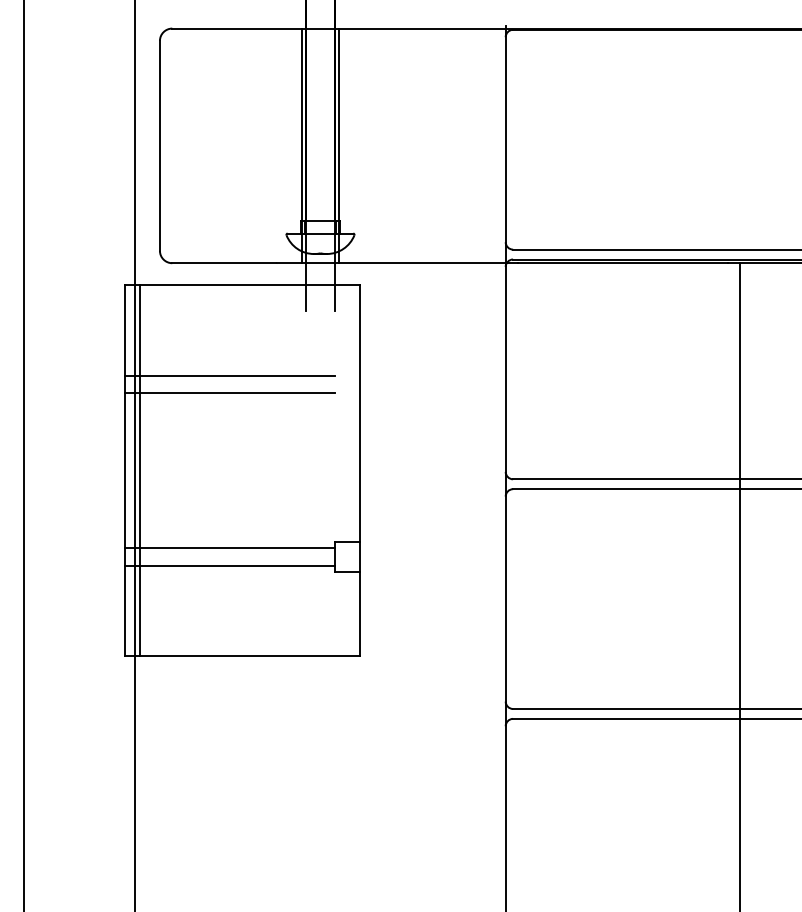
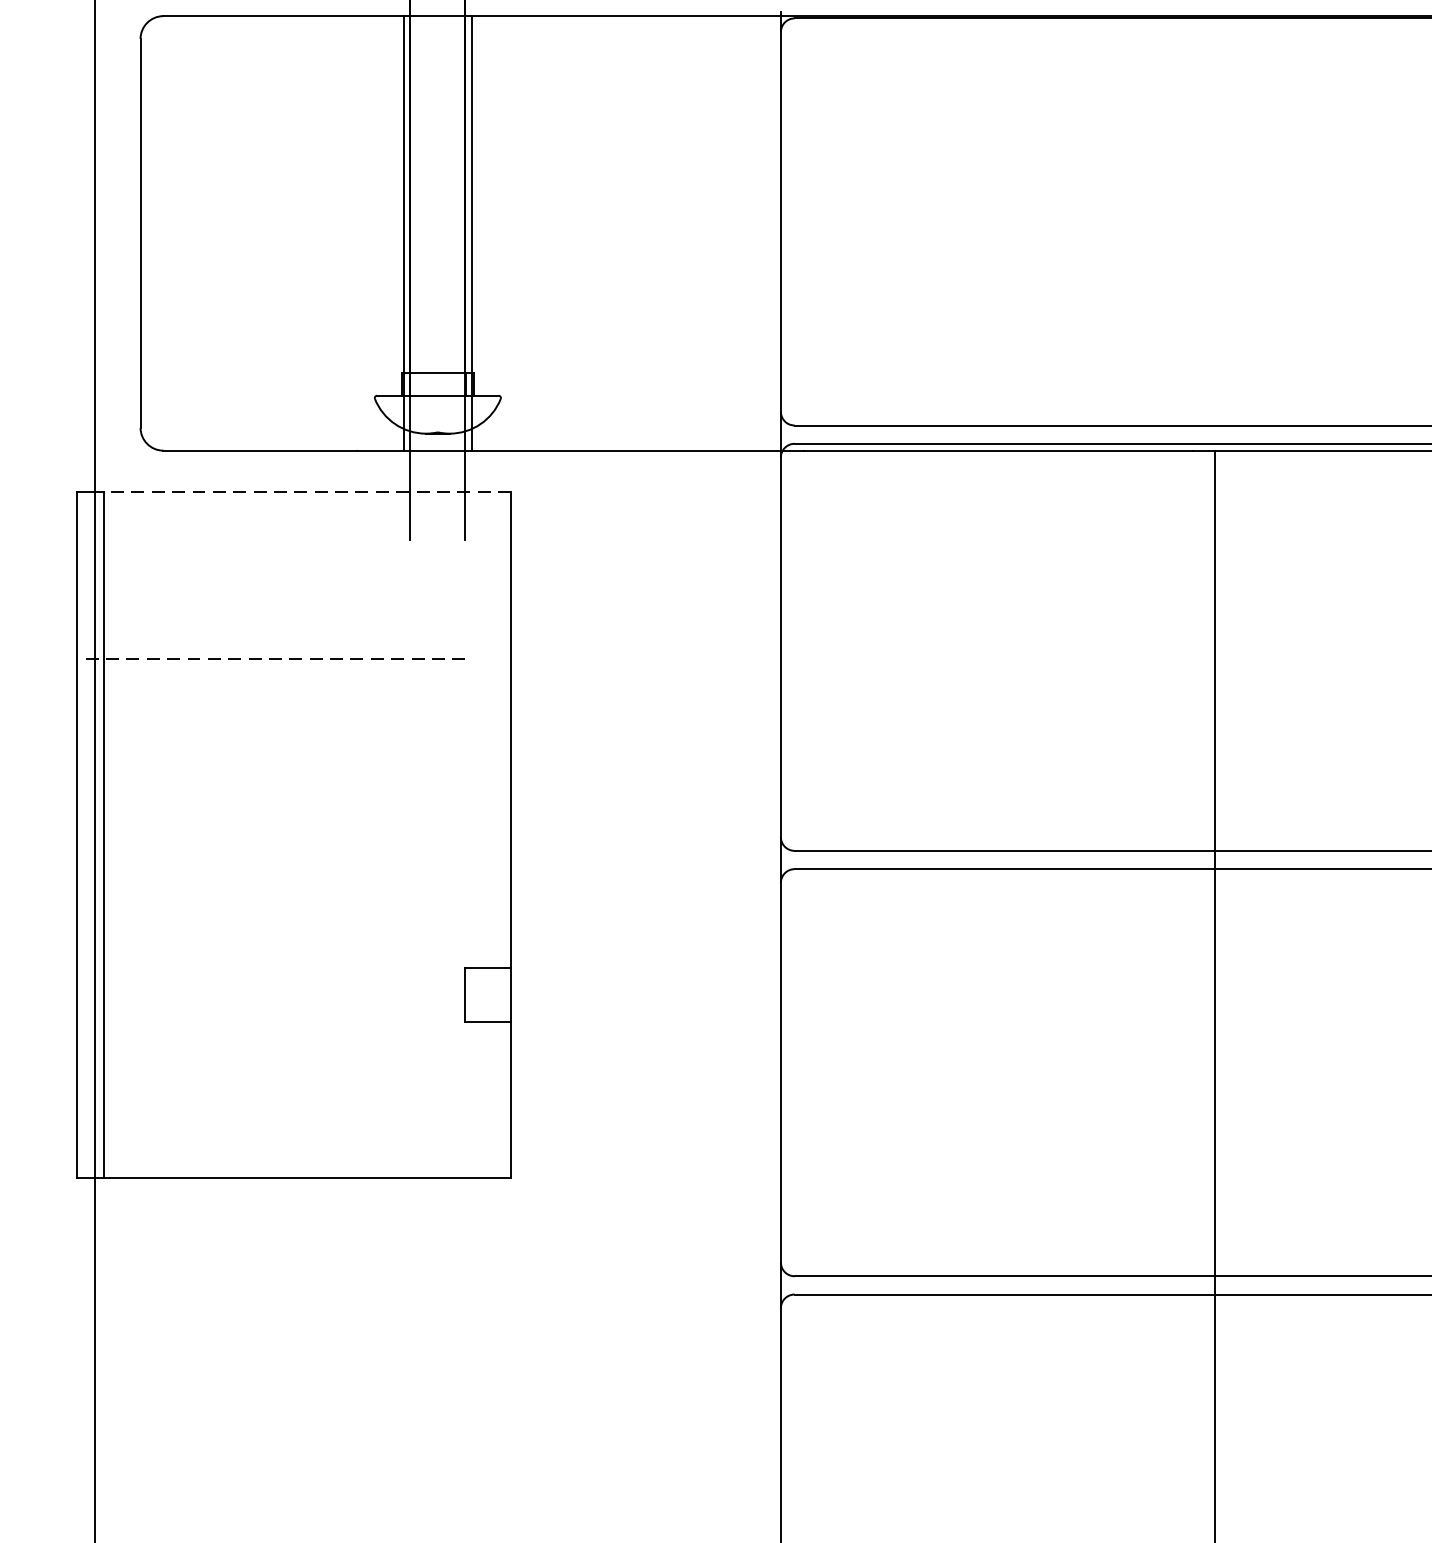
line: (250, 285) -> (308, 491), solid -> dashed
line: (230, 375) -> (271, 658), solid -> dashed
line: (230, 392) -> (271, 690), removed
line: (230, 548) -> (271, 979), removed
line: (230, 565) -> (271, 1010), removed

